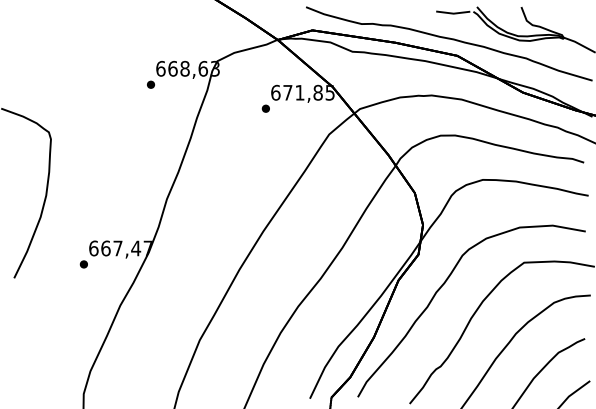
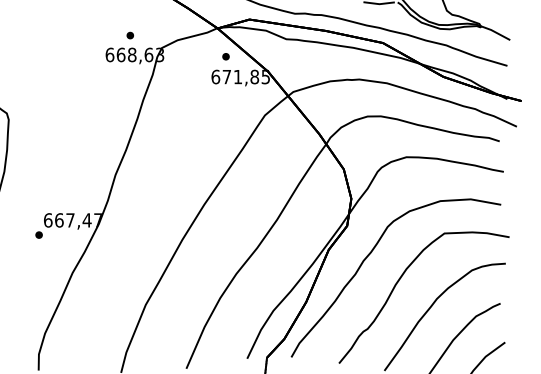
part: (150, 84) -> (129, 35), moved
part: (265, 108) -> (225, 56), moved

